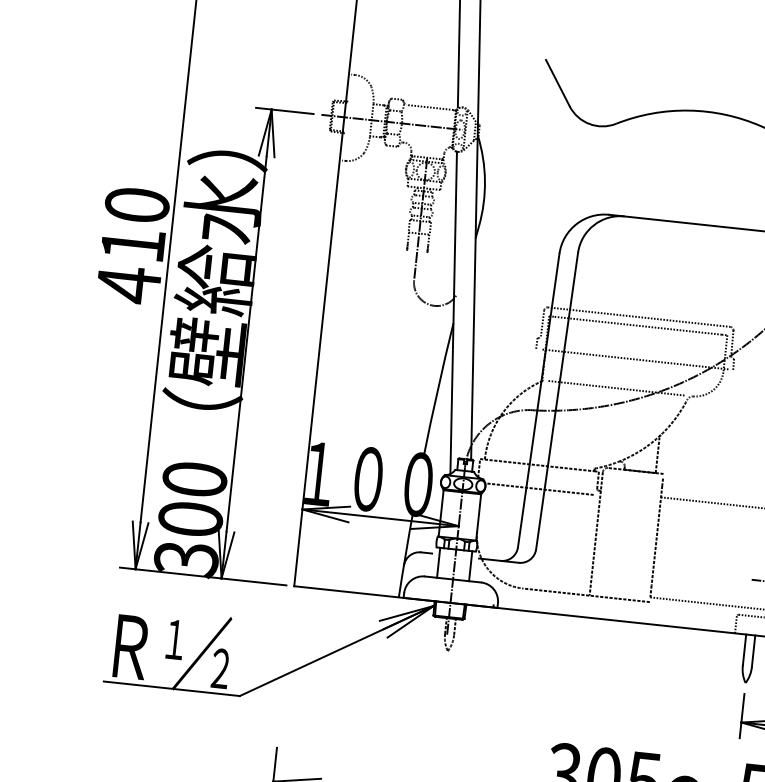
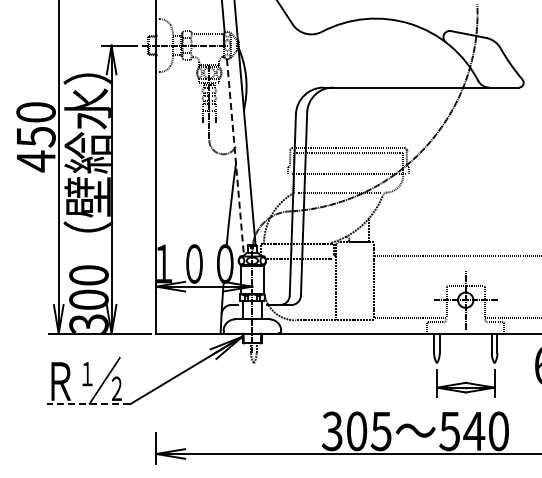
text: (133, 246) -> (36, 137), 410 -> 450
line: (453, 313) -> (235, 157), solid -> dashed
line: (171, 689) -> (88, 404), solid -> dashed

